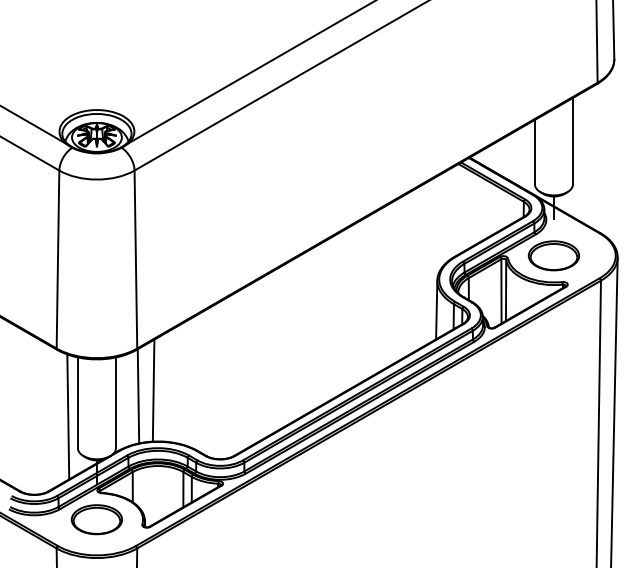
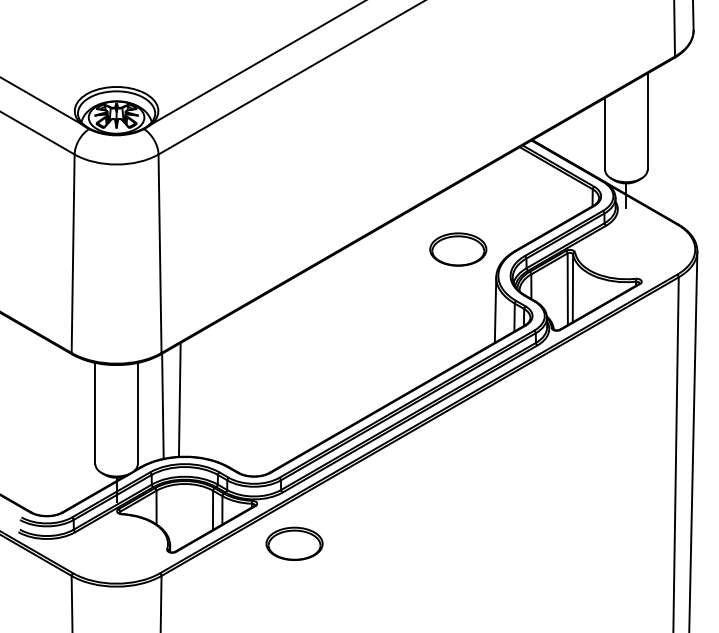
part: (554, 255) -> (458, 249), moved
line: (68, 416) -> (84, 428), removed
part: (96, 519) -> (294, 543), moved

